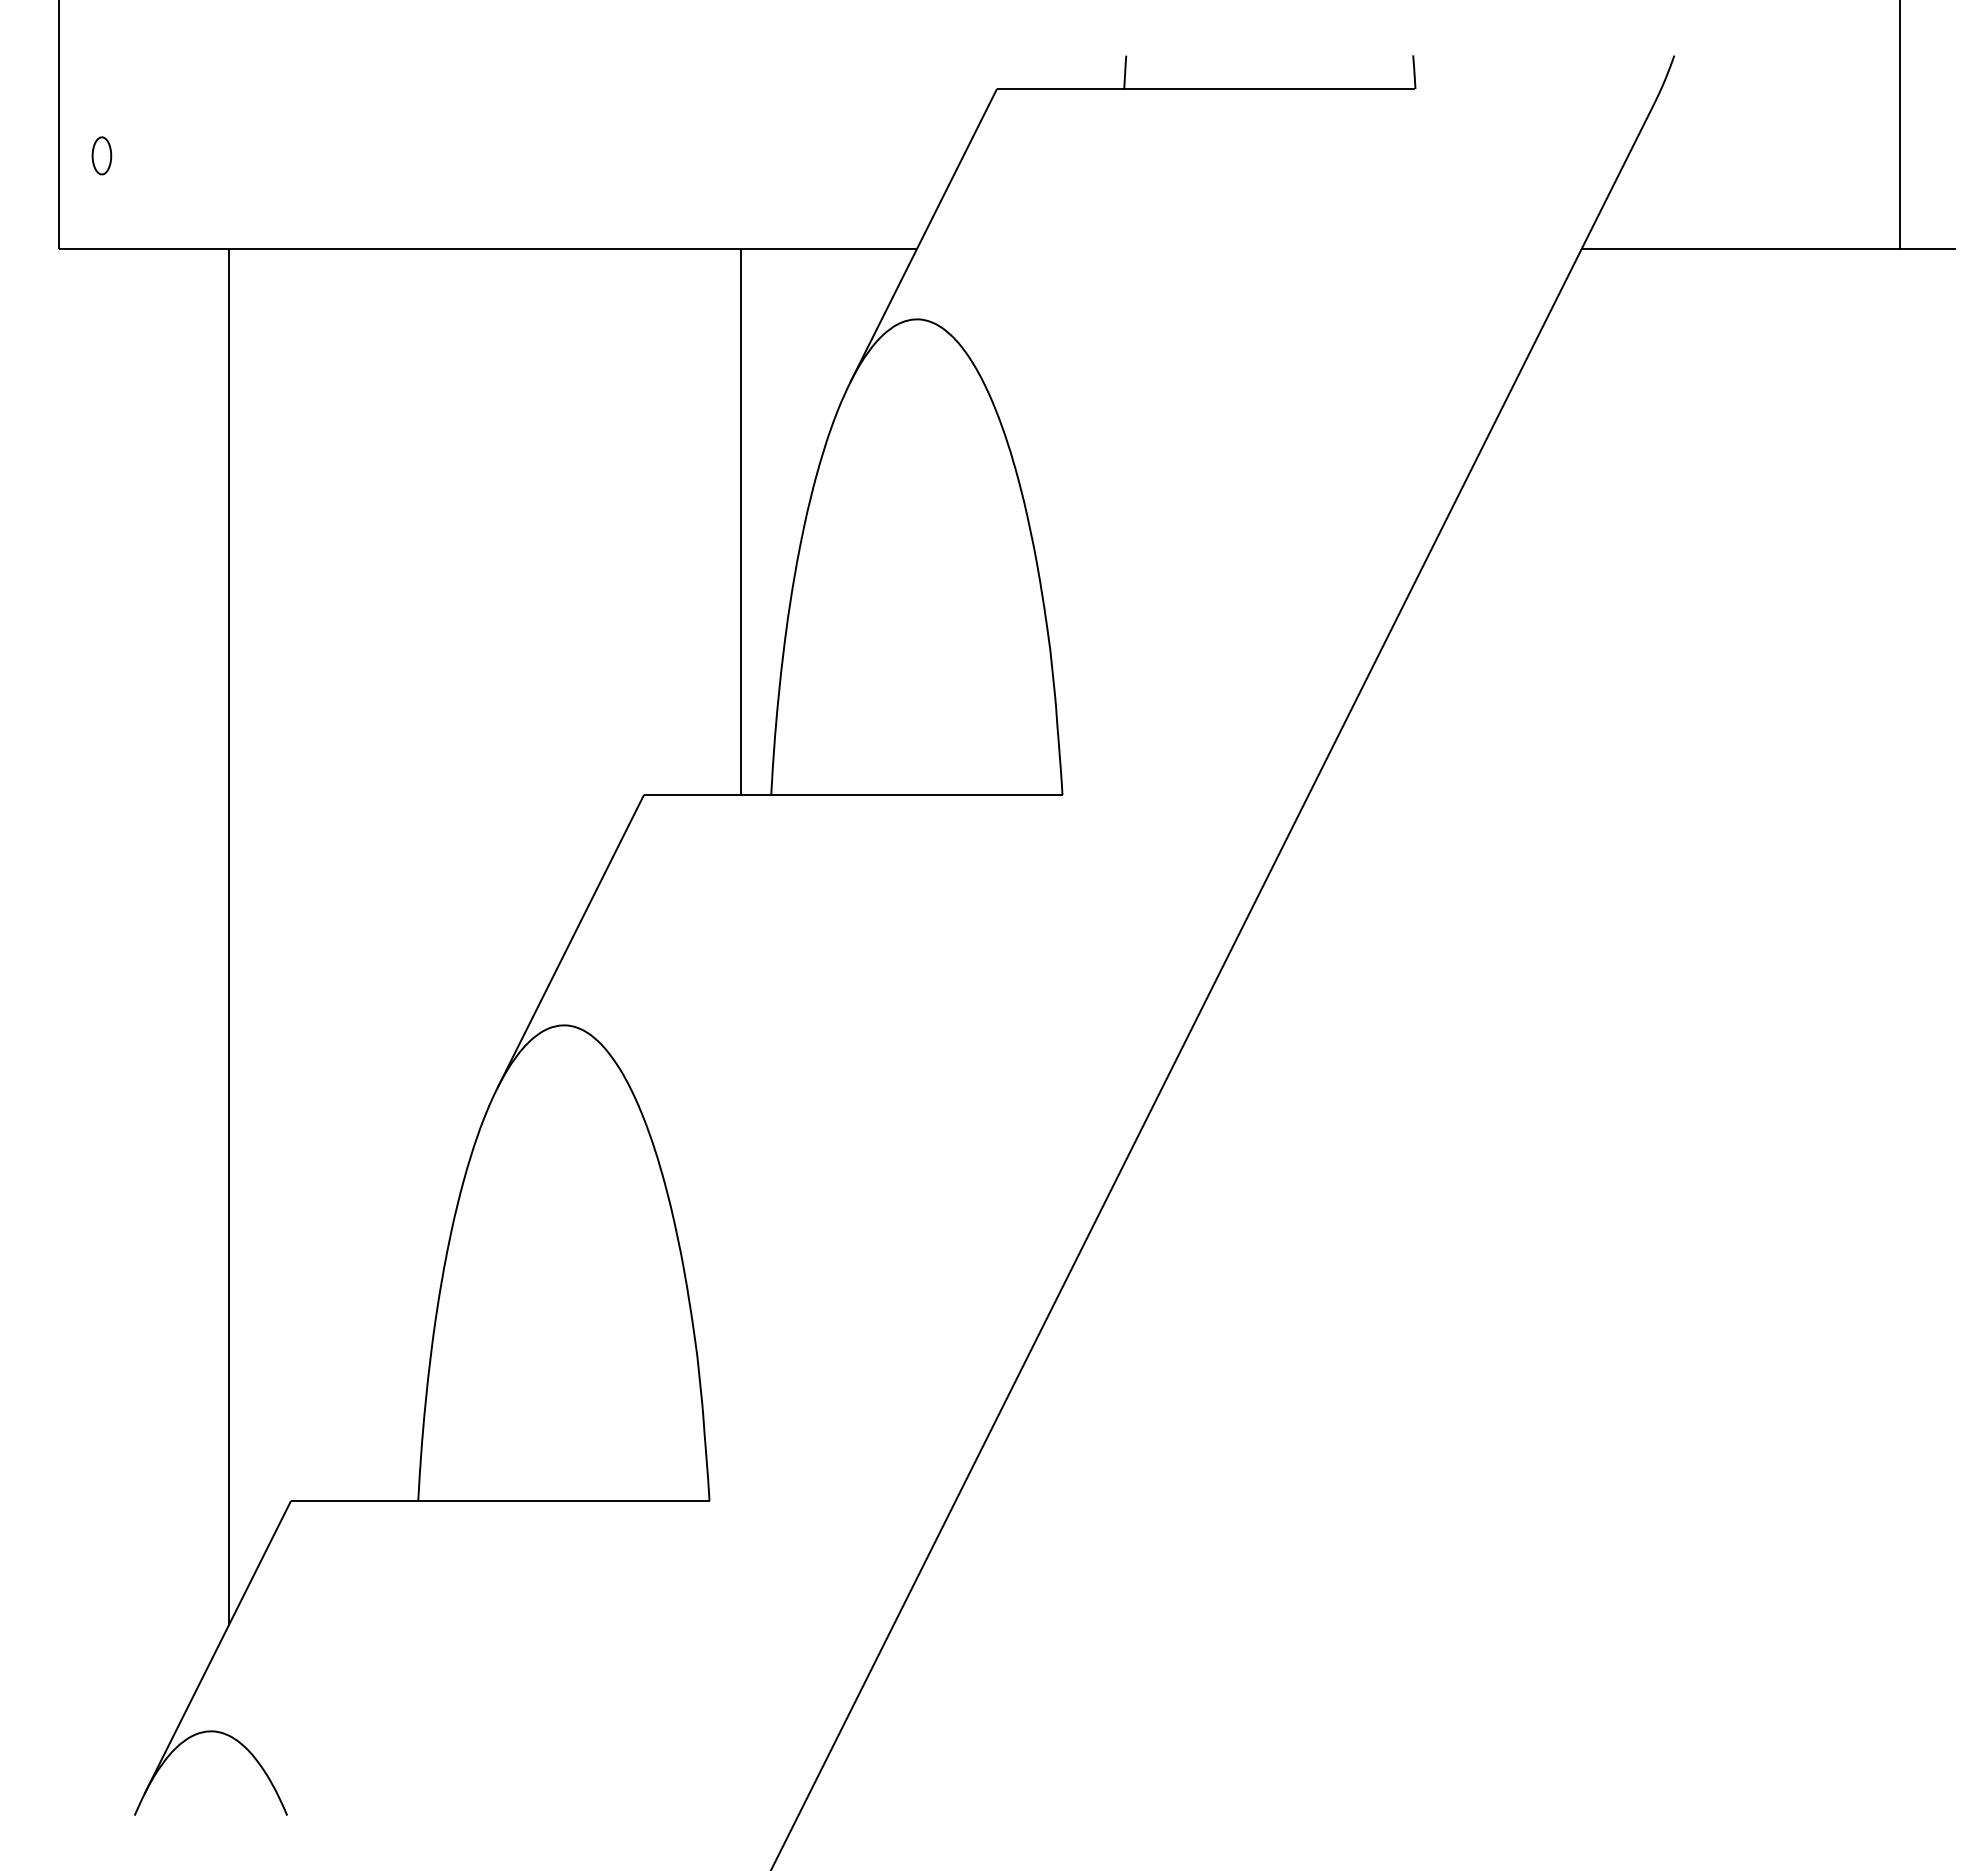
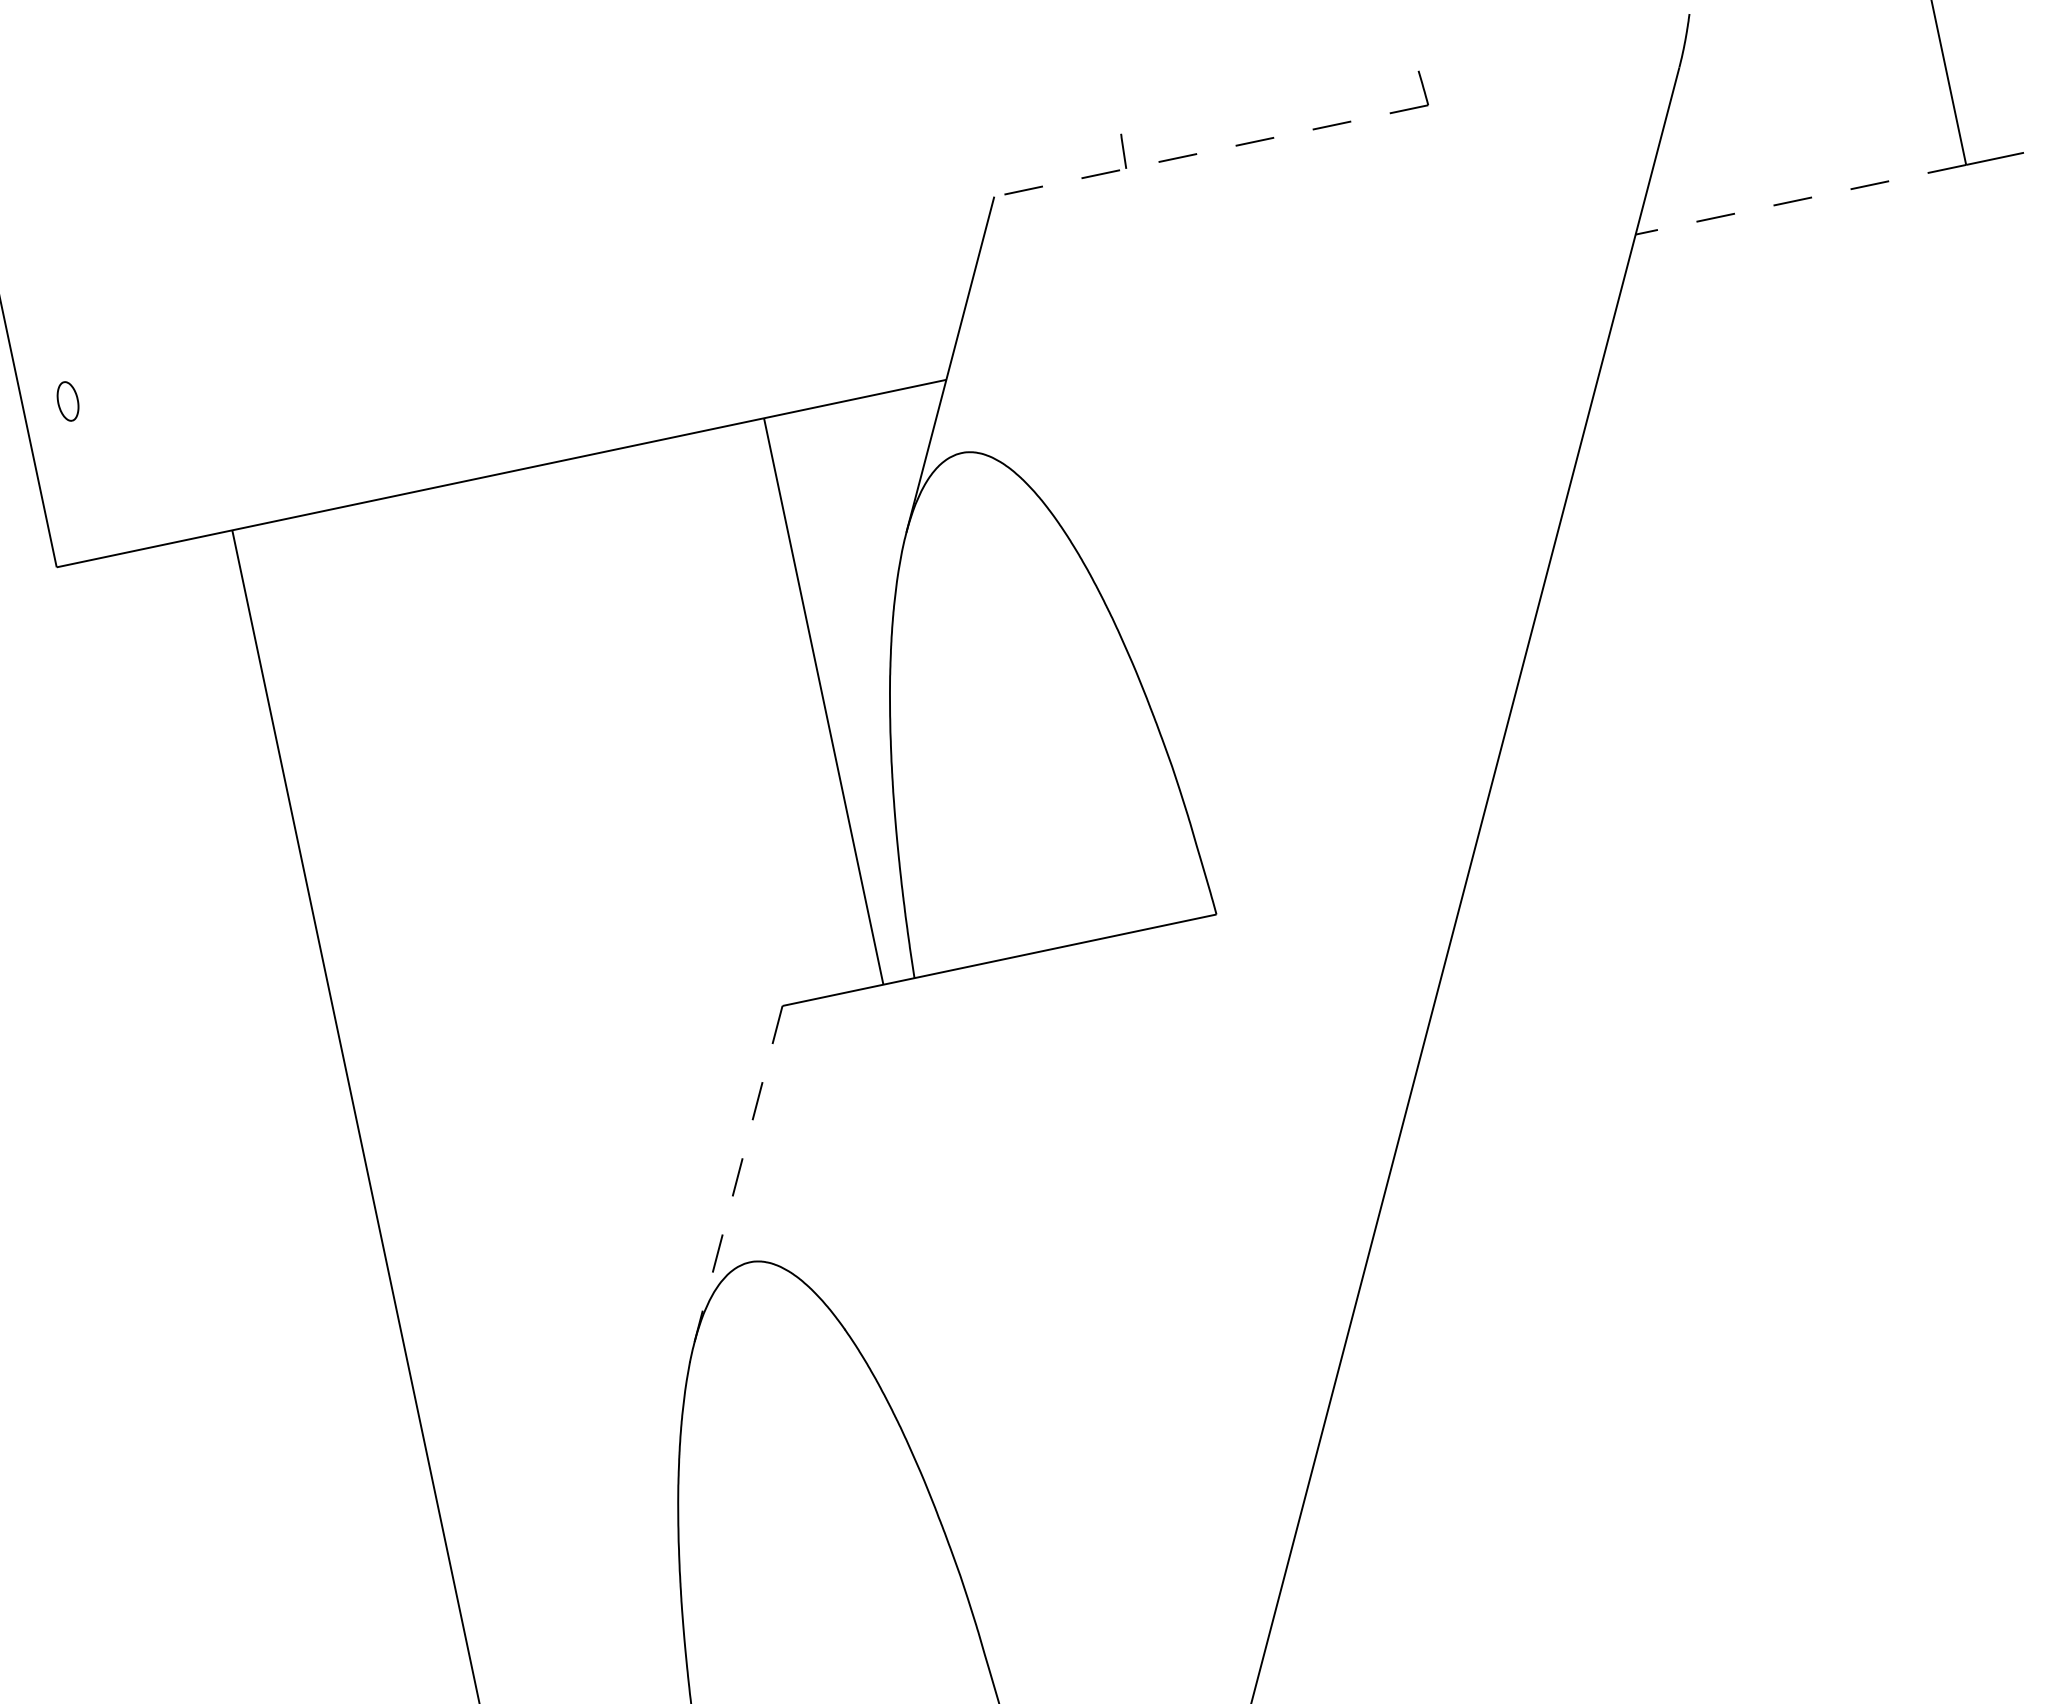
line: (1205, 89) -> (1210, 151), solid -> dashed
part: (101, 155) -> (67, 401), moved
line: (1740, 248) -> (1800, 199), solid -> dashed
line: (570, 941) -> (738, 1173), solid -> dashed

